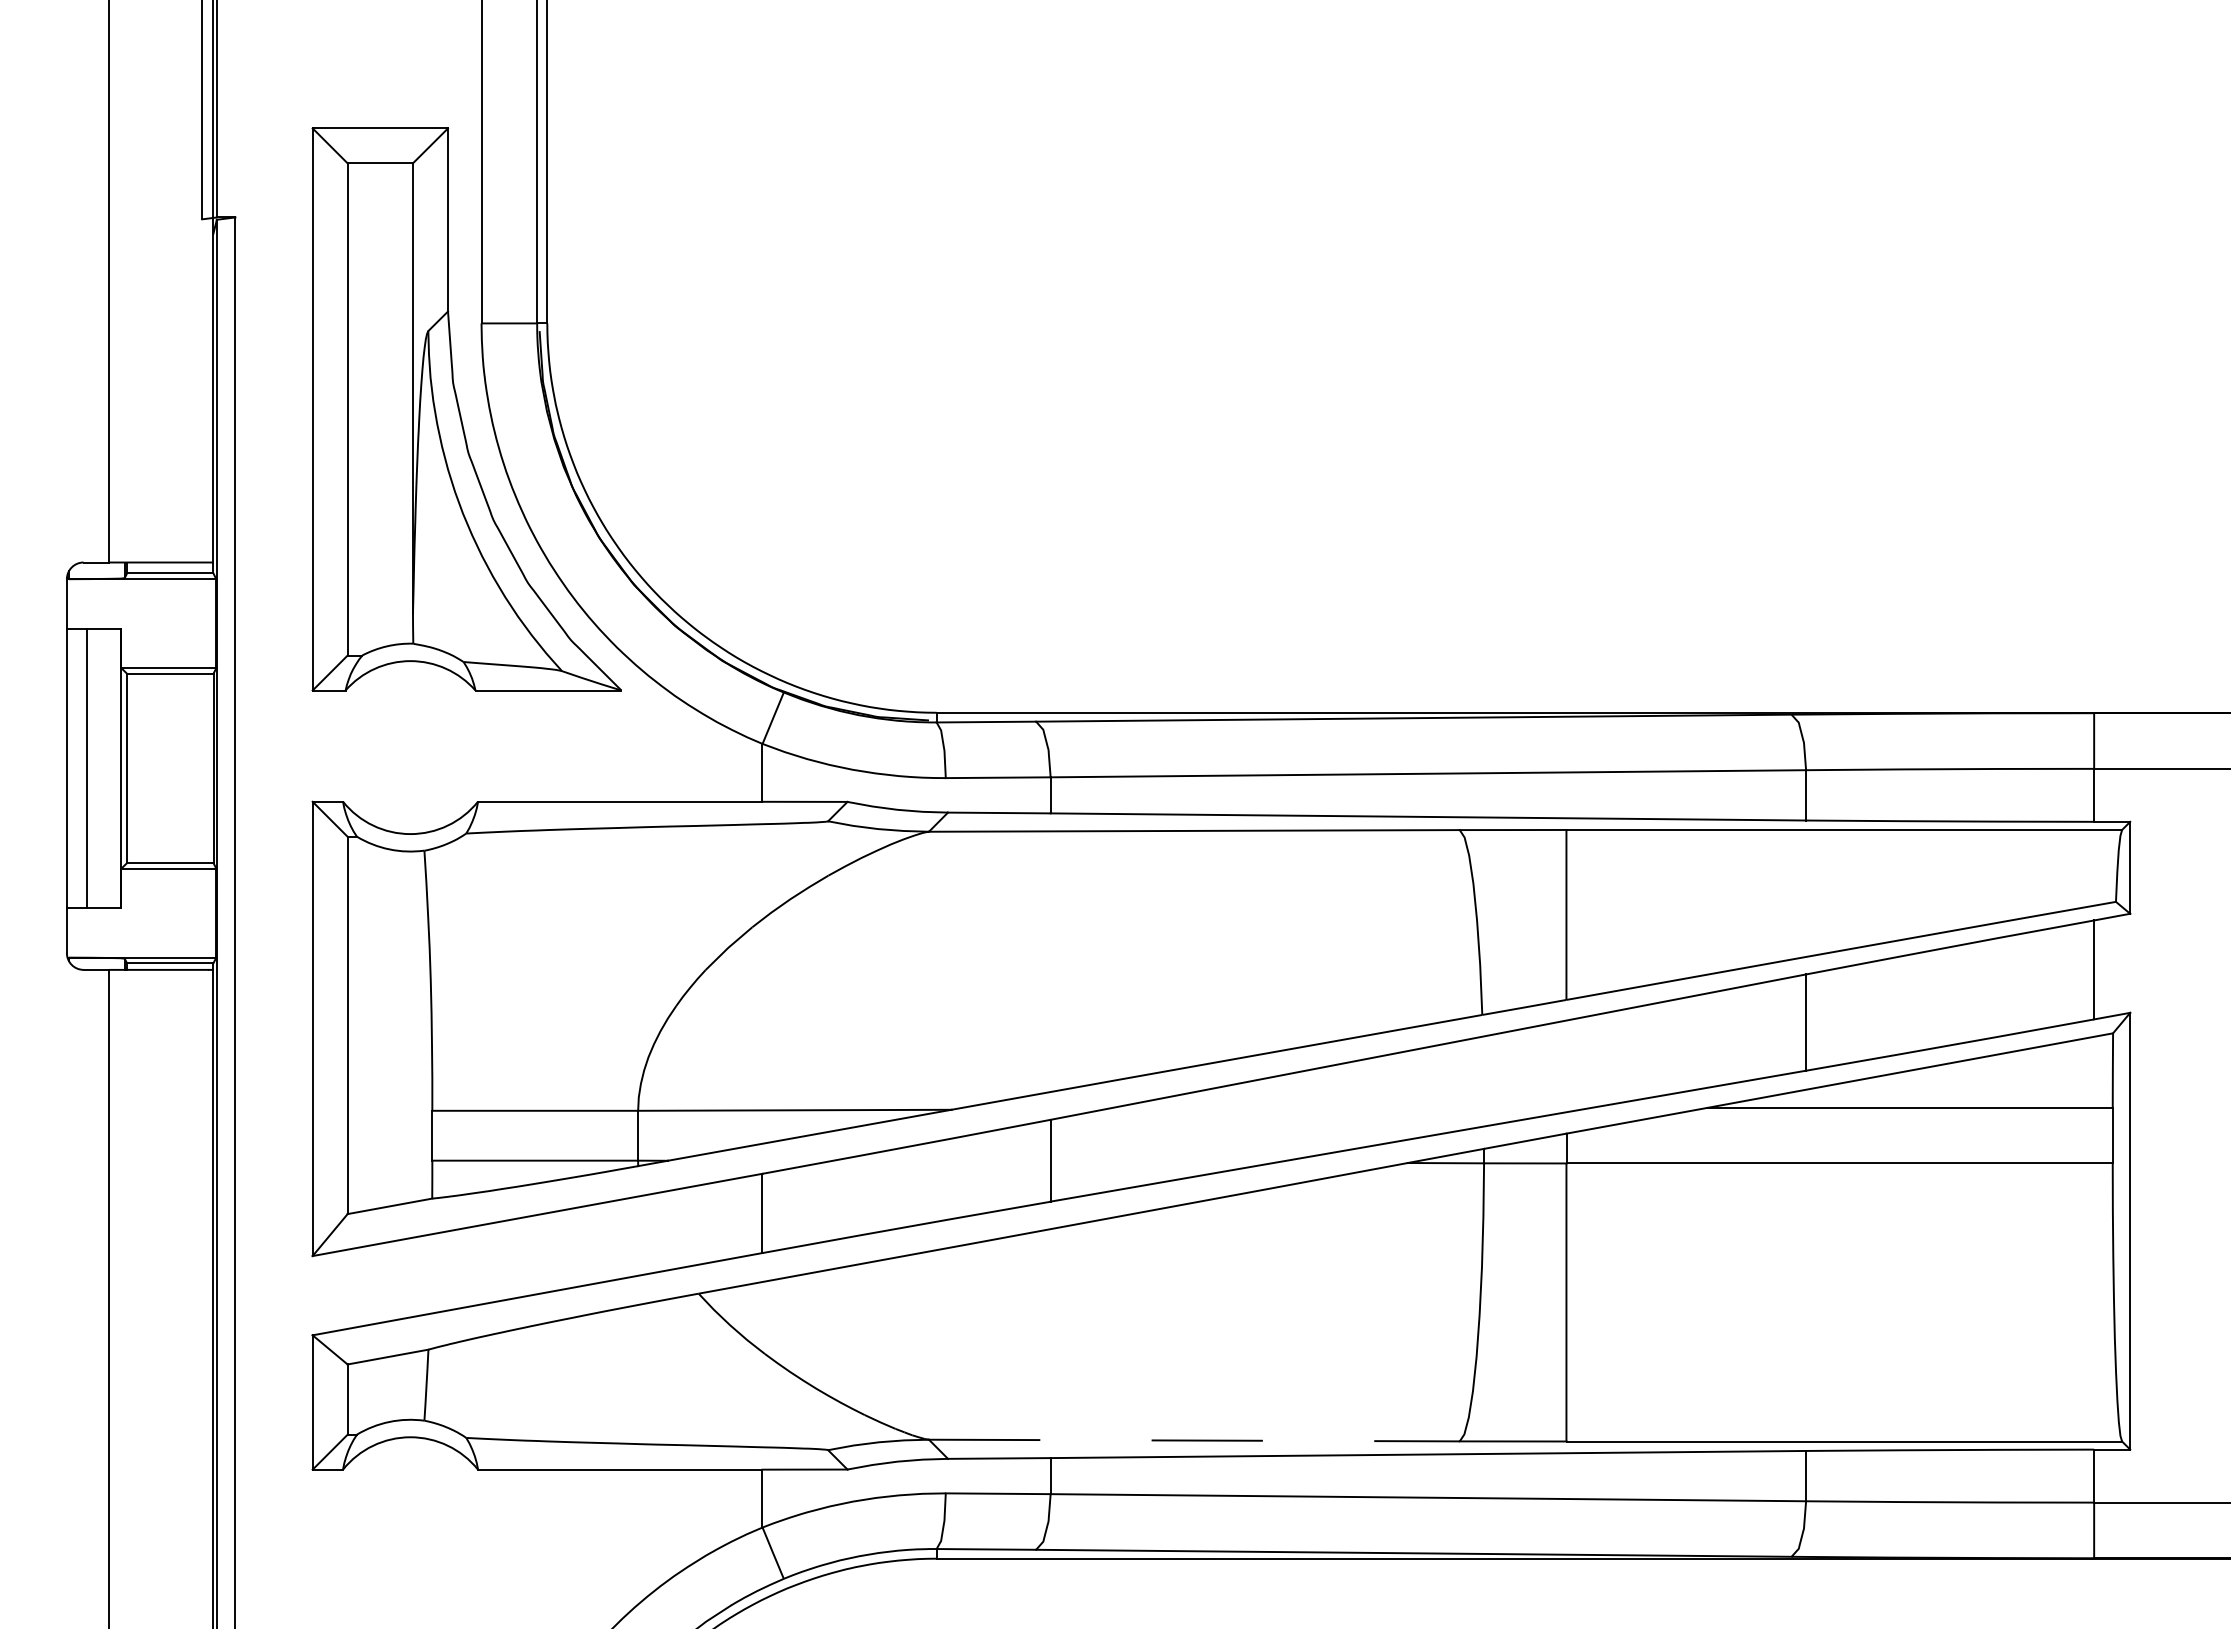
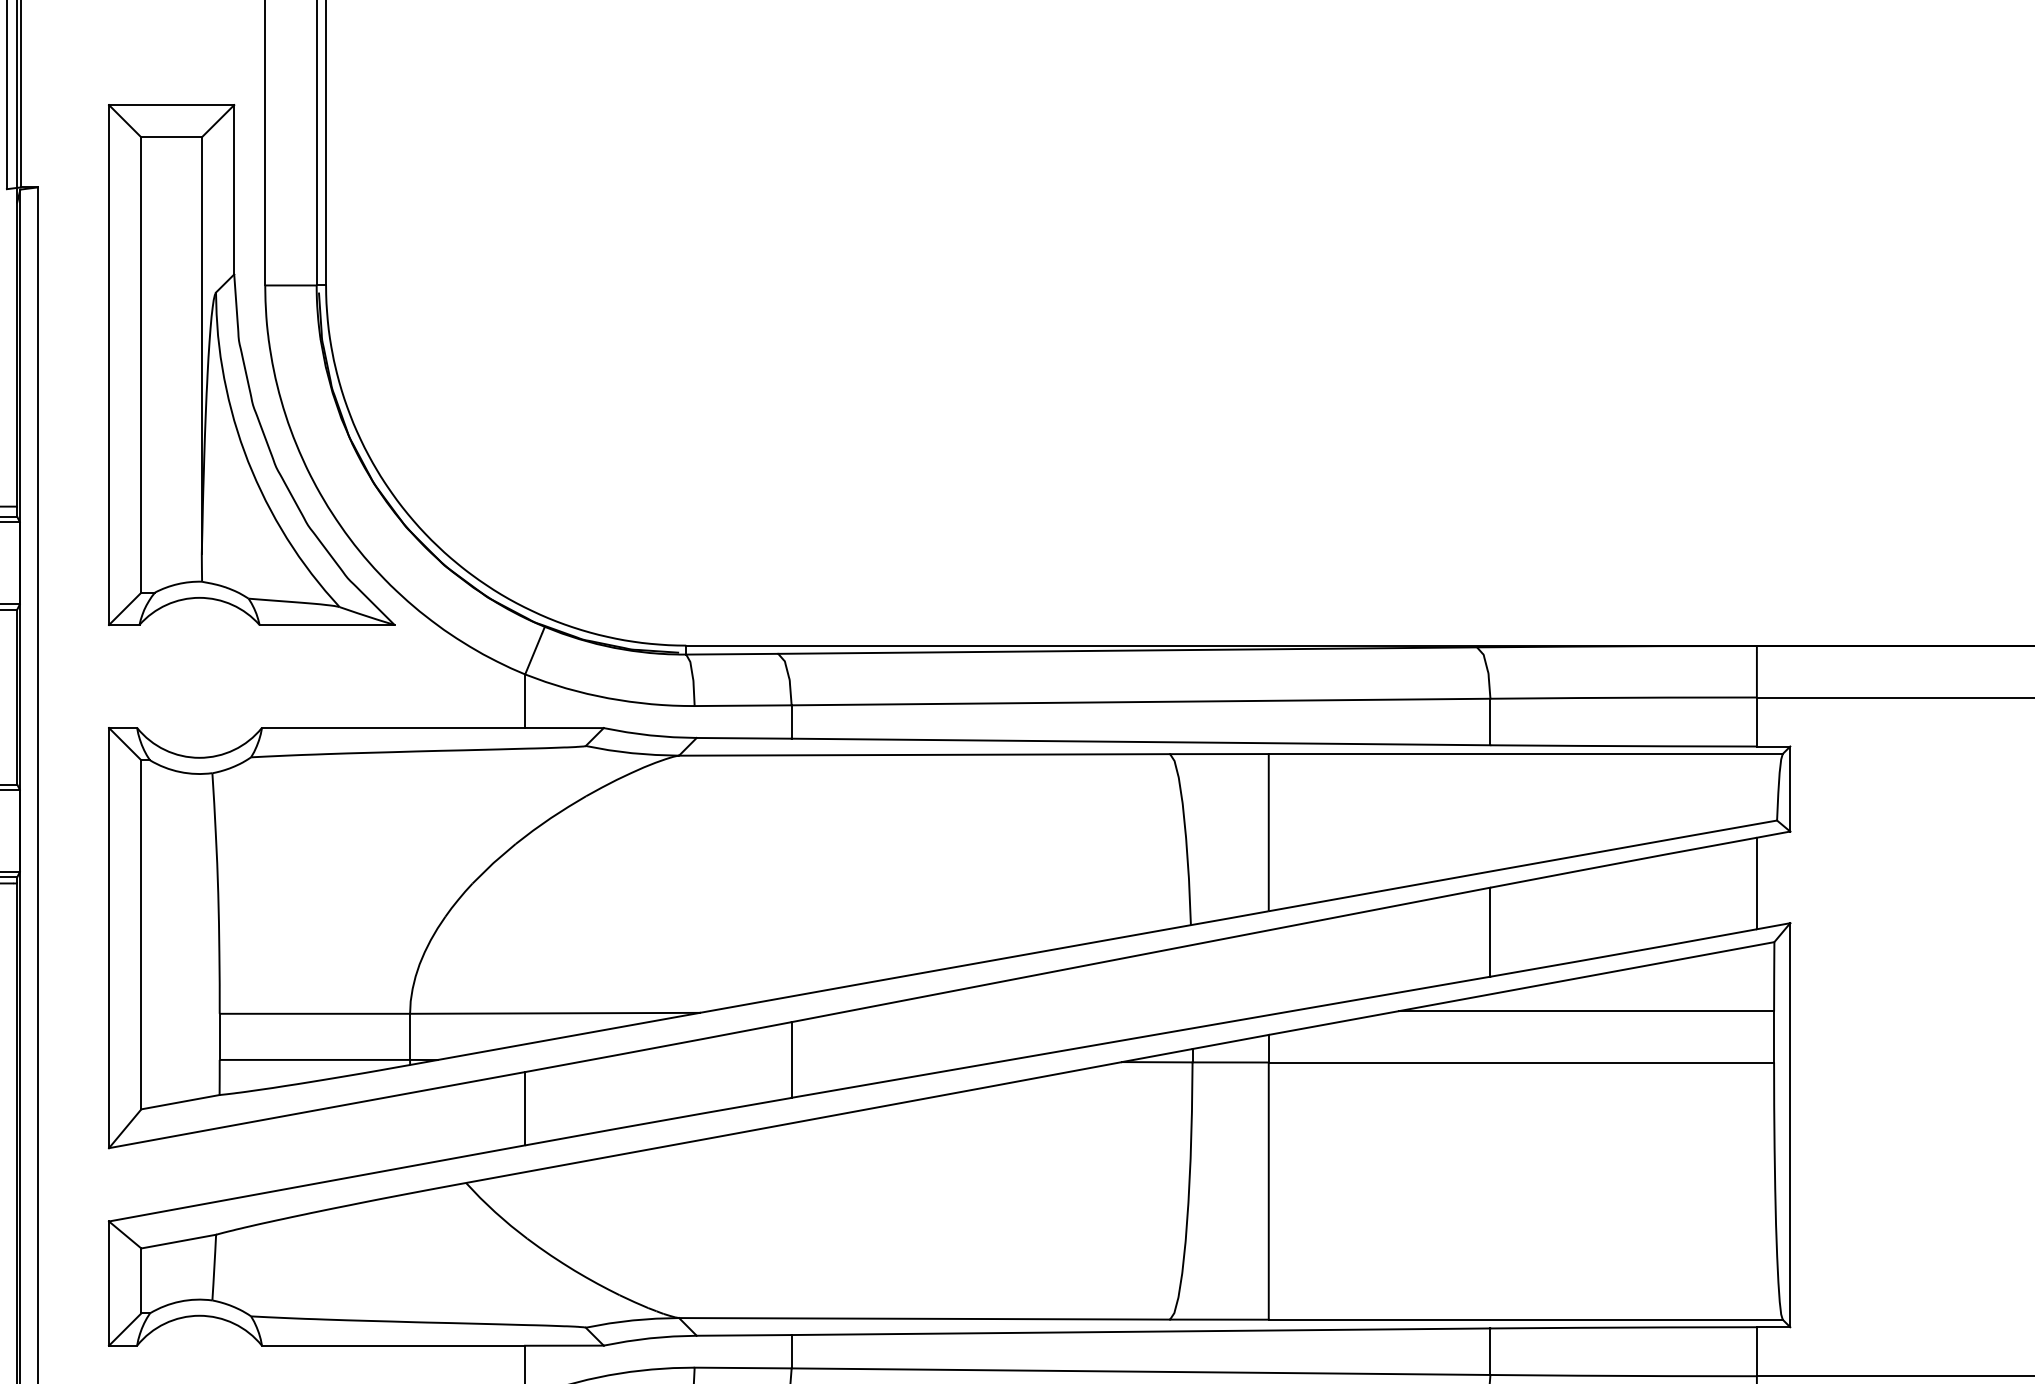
line: (1194, 1440) -> (924, 1318), dashed -> solid

